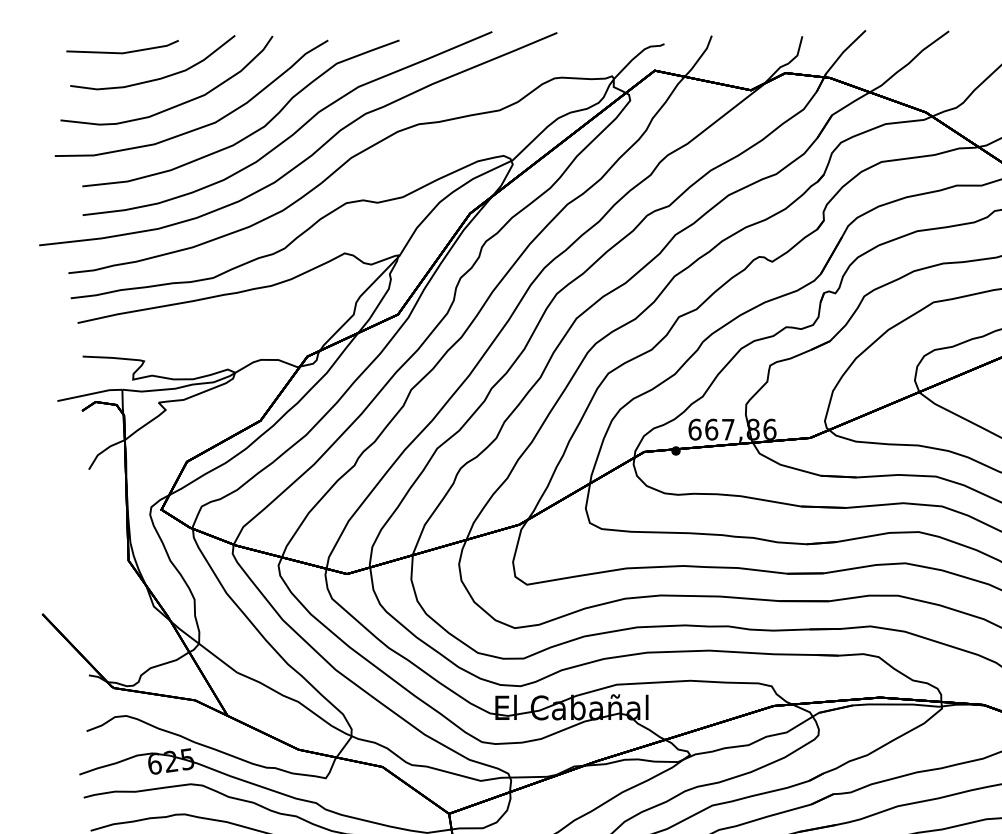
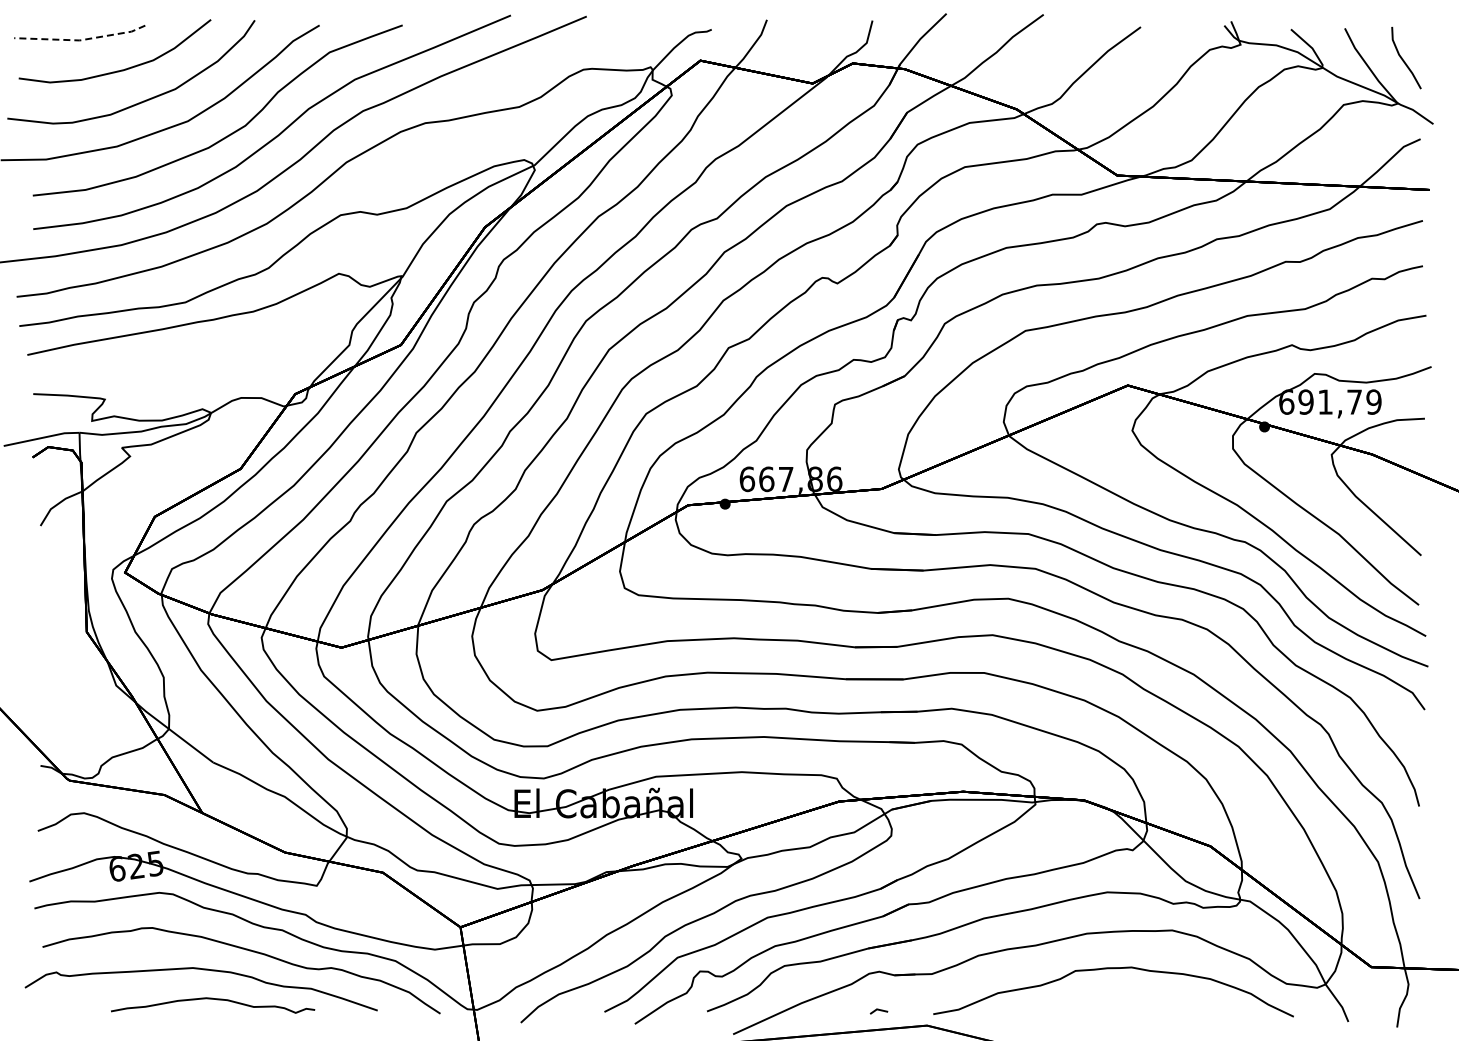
line: (123, 53) -> (80, 40), solid -> dashed

